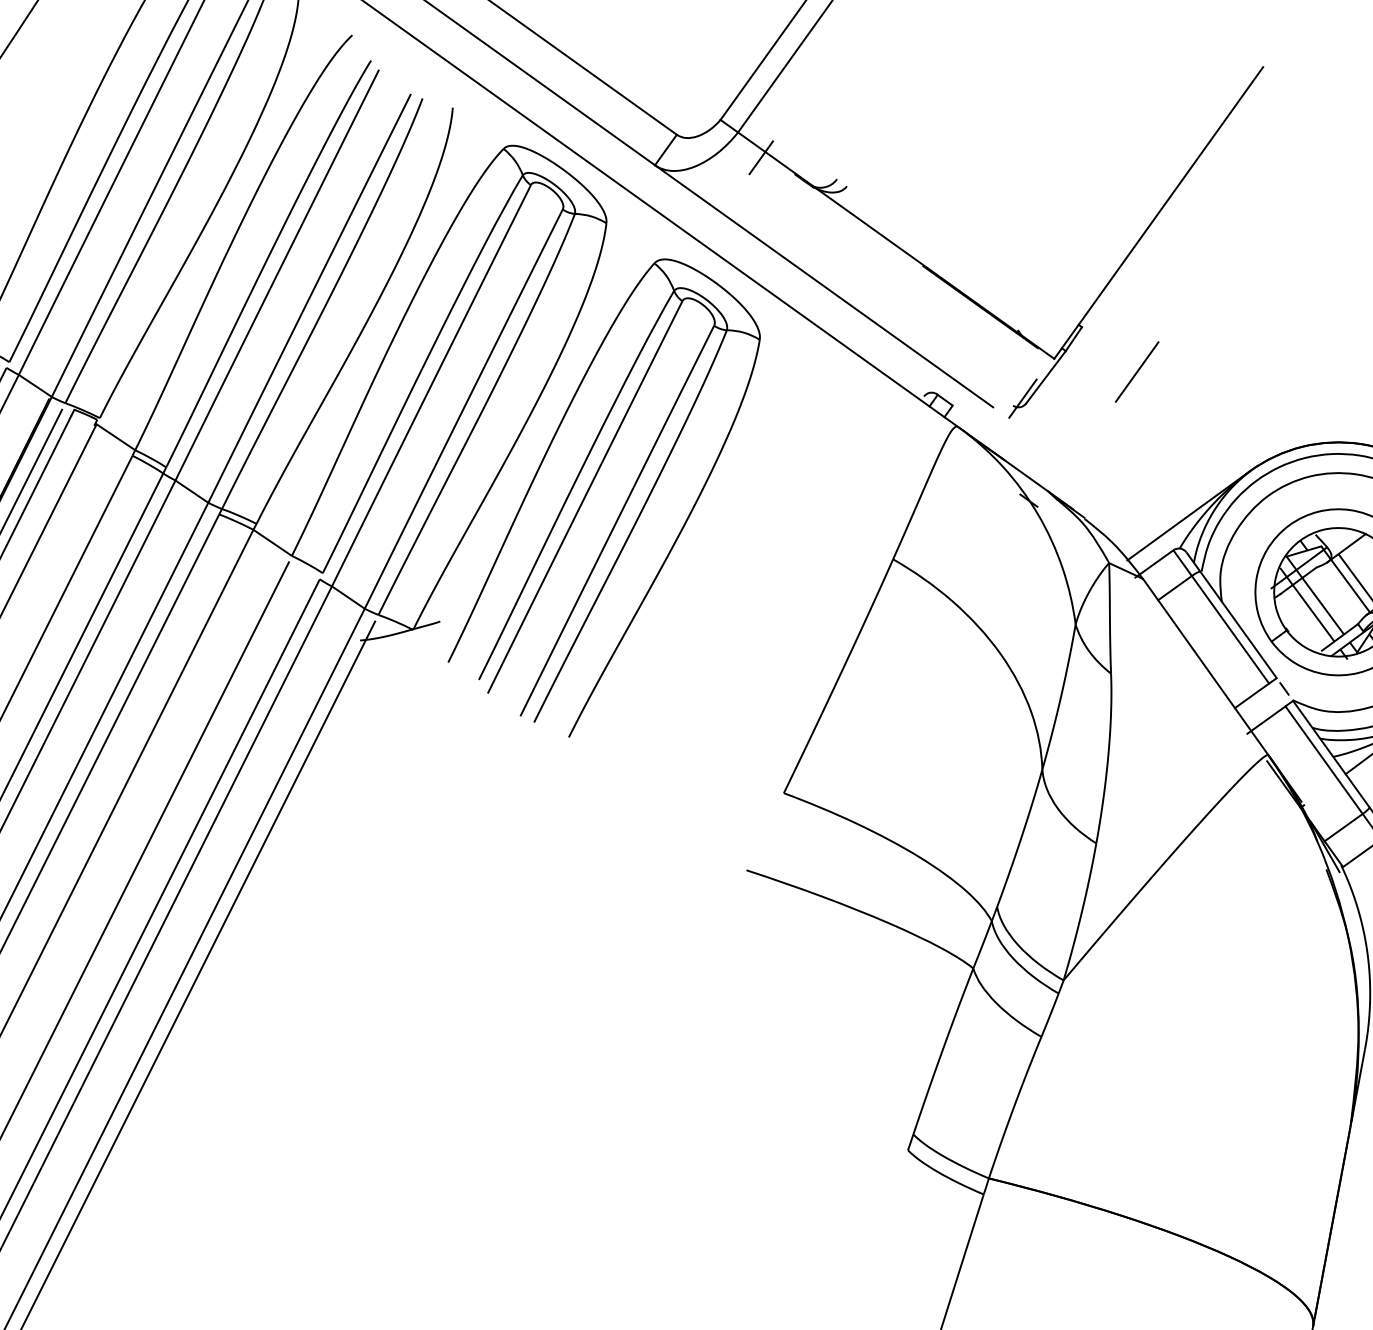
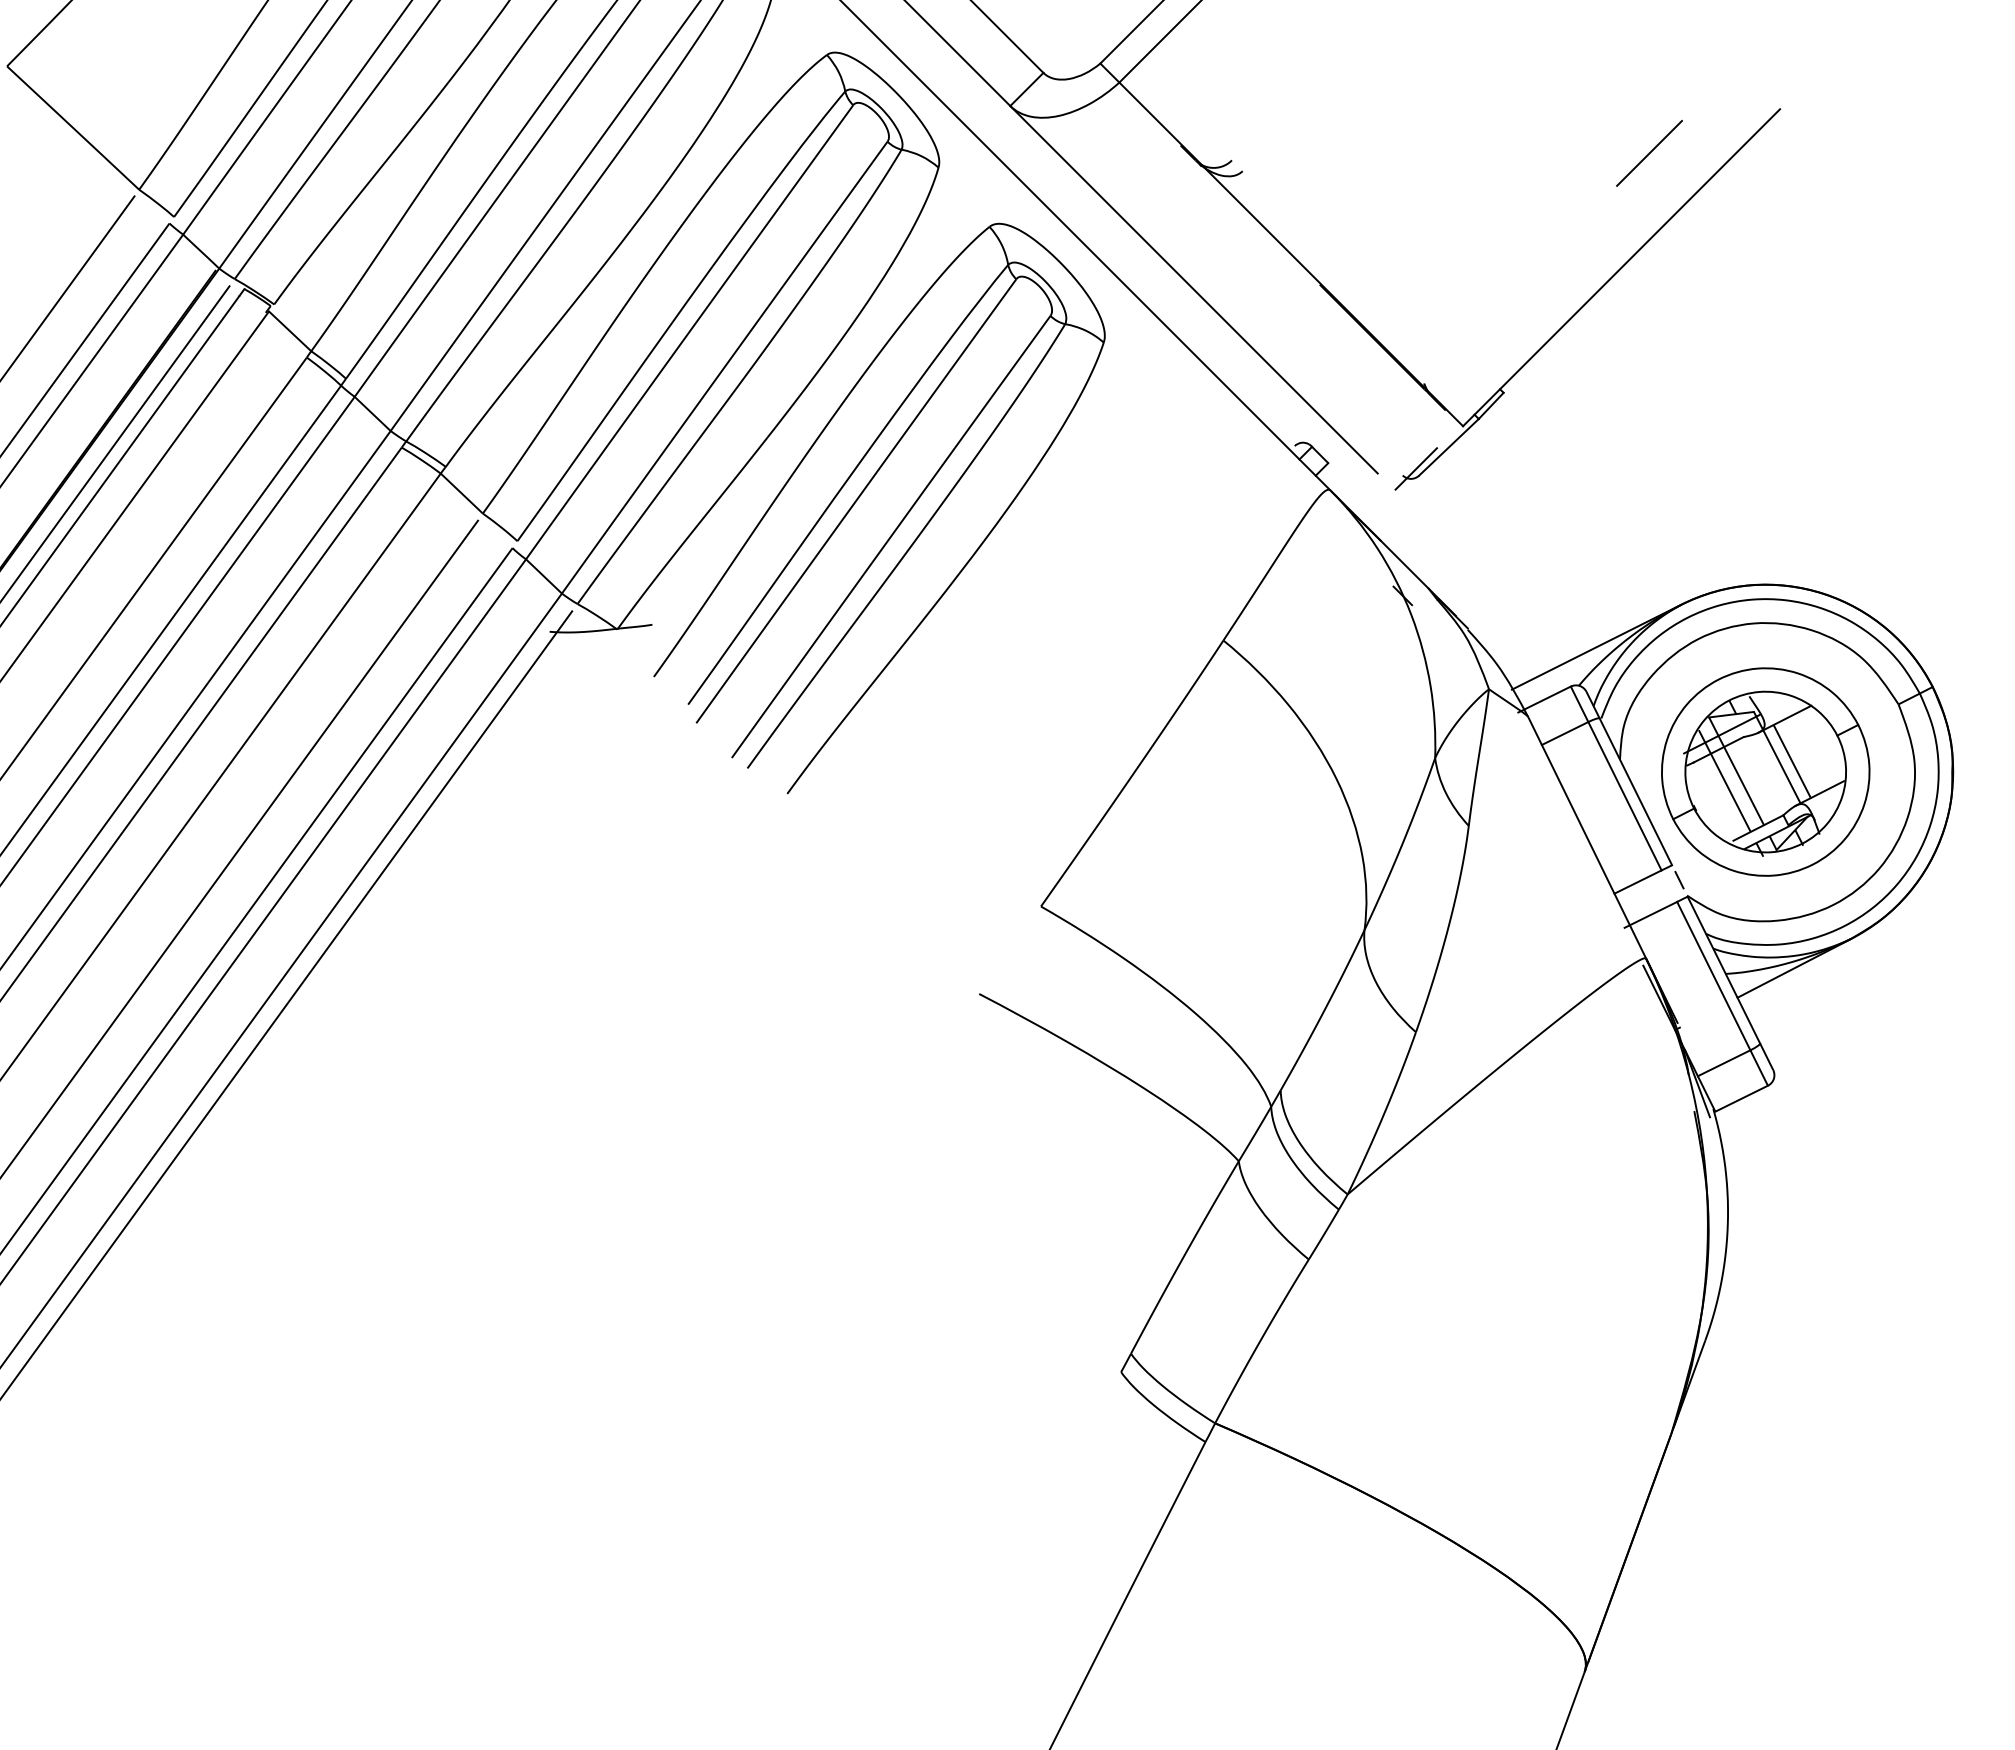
line: (761, 157) -> (1142, 118), removed
line: (1137, 372) -> (1649, 153), moved

